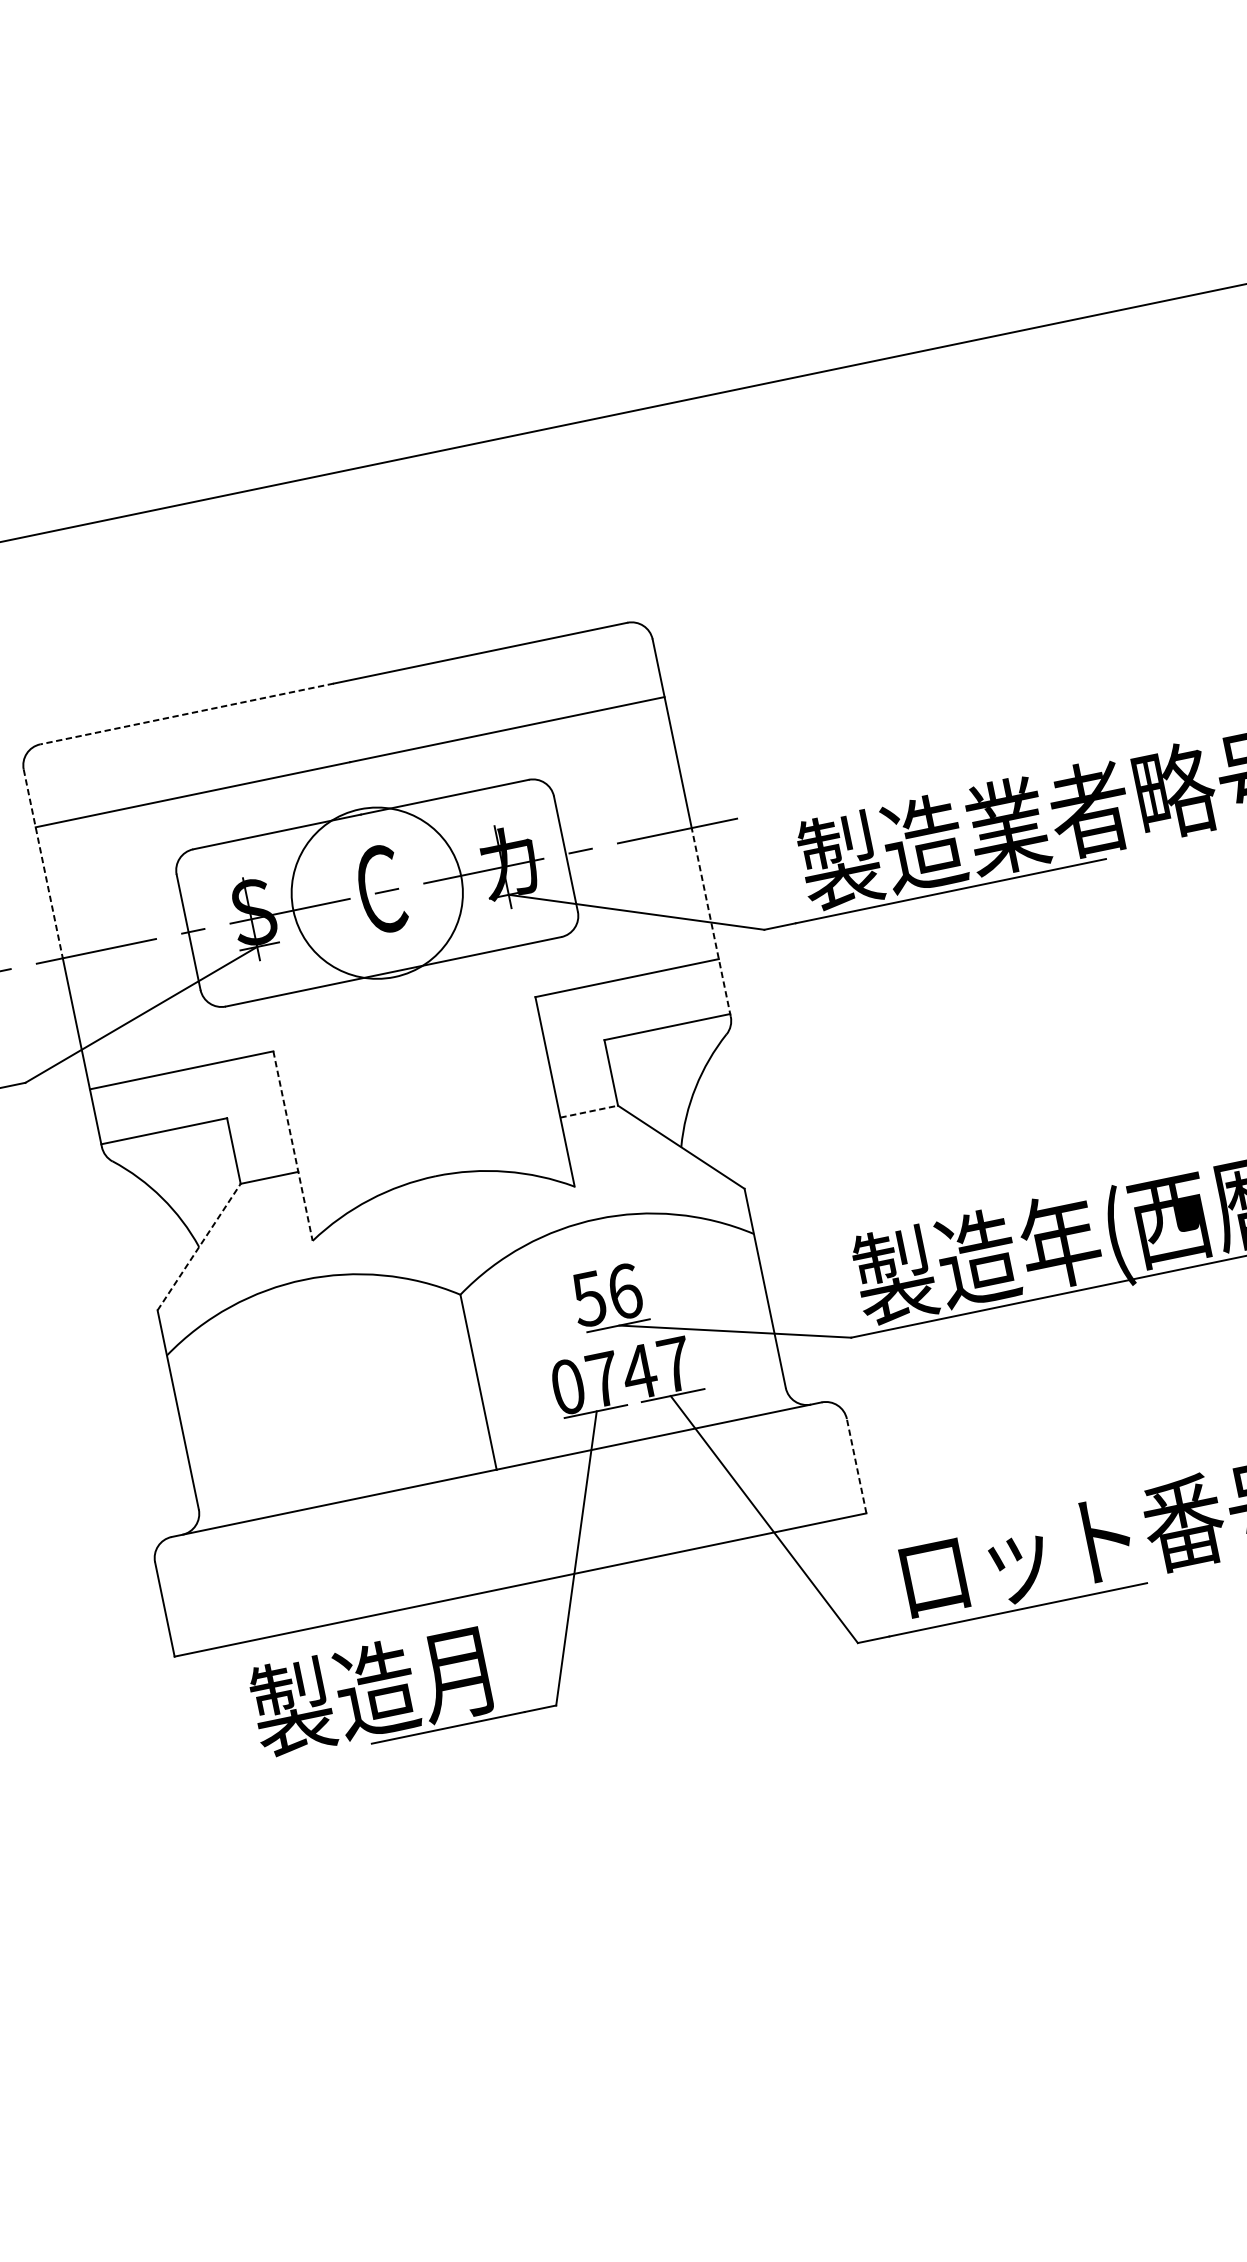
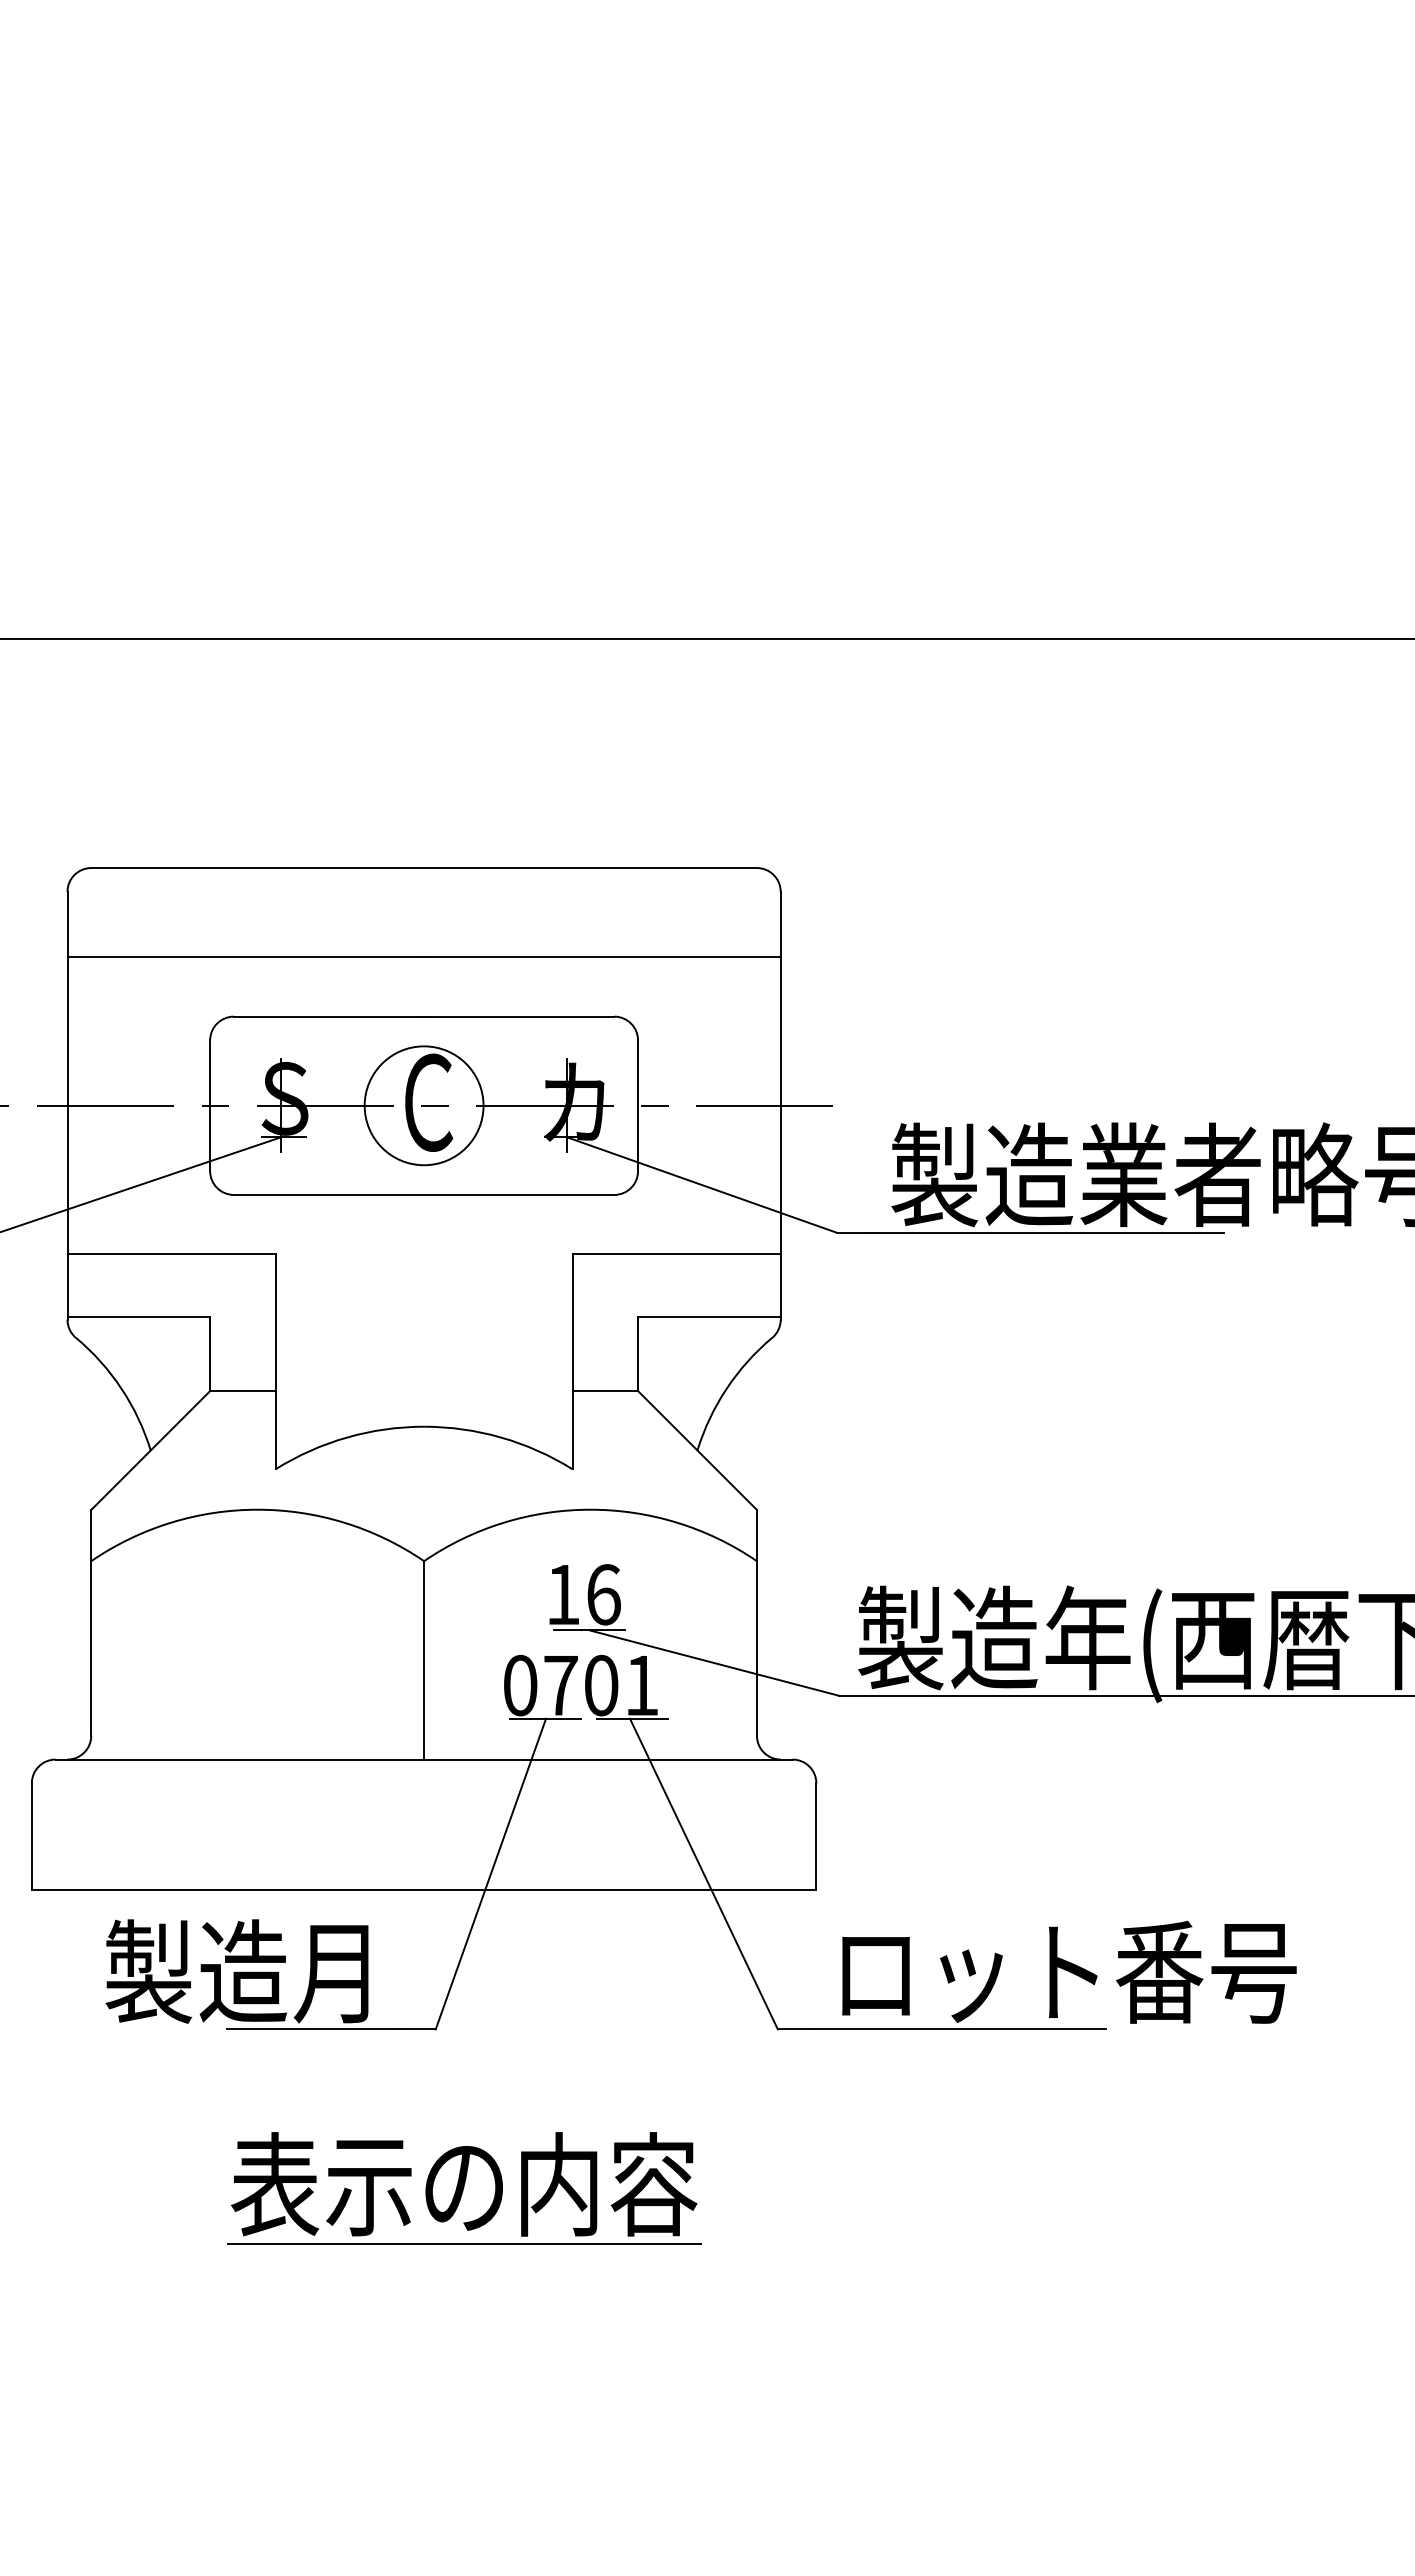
line: (187, 714) -> (257, 868), dashed -> solid
line: (43, 863) -> (67, 998), dashed -> solid
circle: (376, 893) -> (423, 1105), size x0.62
line: (711, 922) -> (780, 1212), dashed -> solid
line: (589, 1112) -> (605, 1391), dashed -> solid
line: (293, 1146) -> (275, 1362), dashed -> solid
line: (199, 1246) -> (151, 1450), dashed -> solid
text: (588, 1299) -> (562, 1595), 56 -> 16
text: (656, 1368) -> (620, 1685), 0747 -> 0701
line: (856, 1465) -> (816, 1836), dashed -> solid
part: (610, 1840) -> (464, 2188), added

